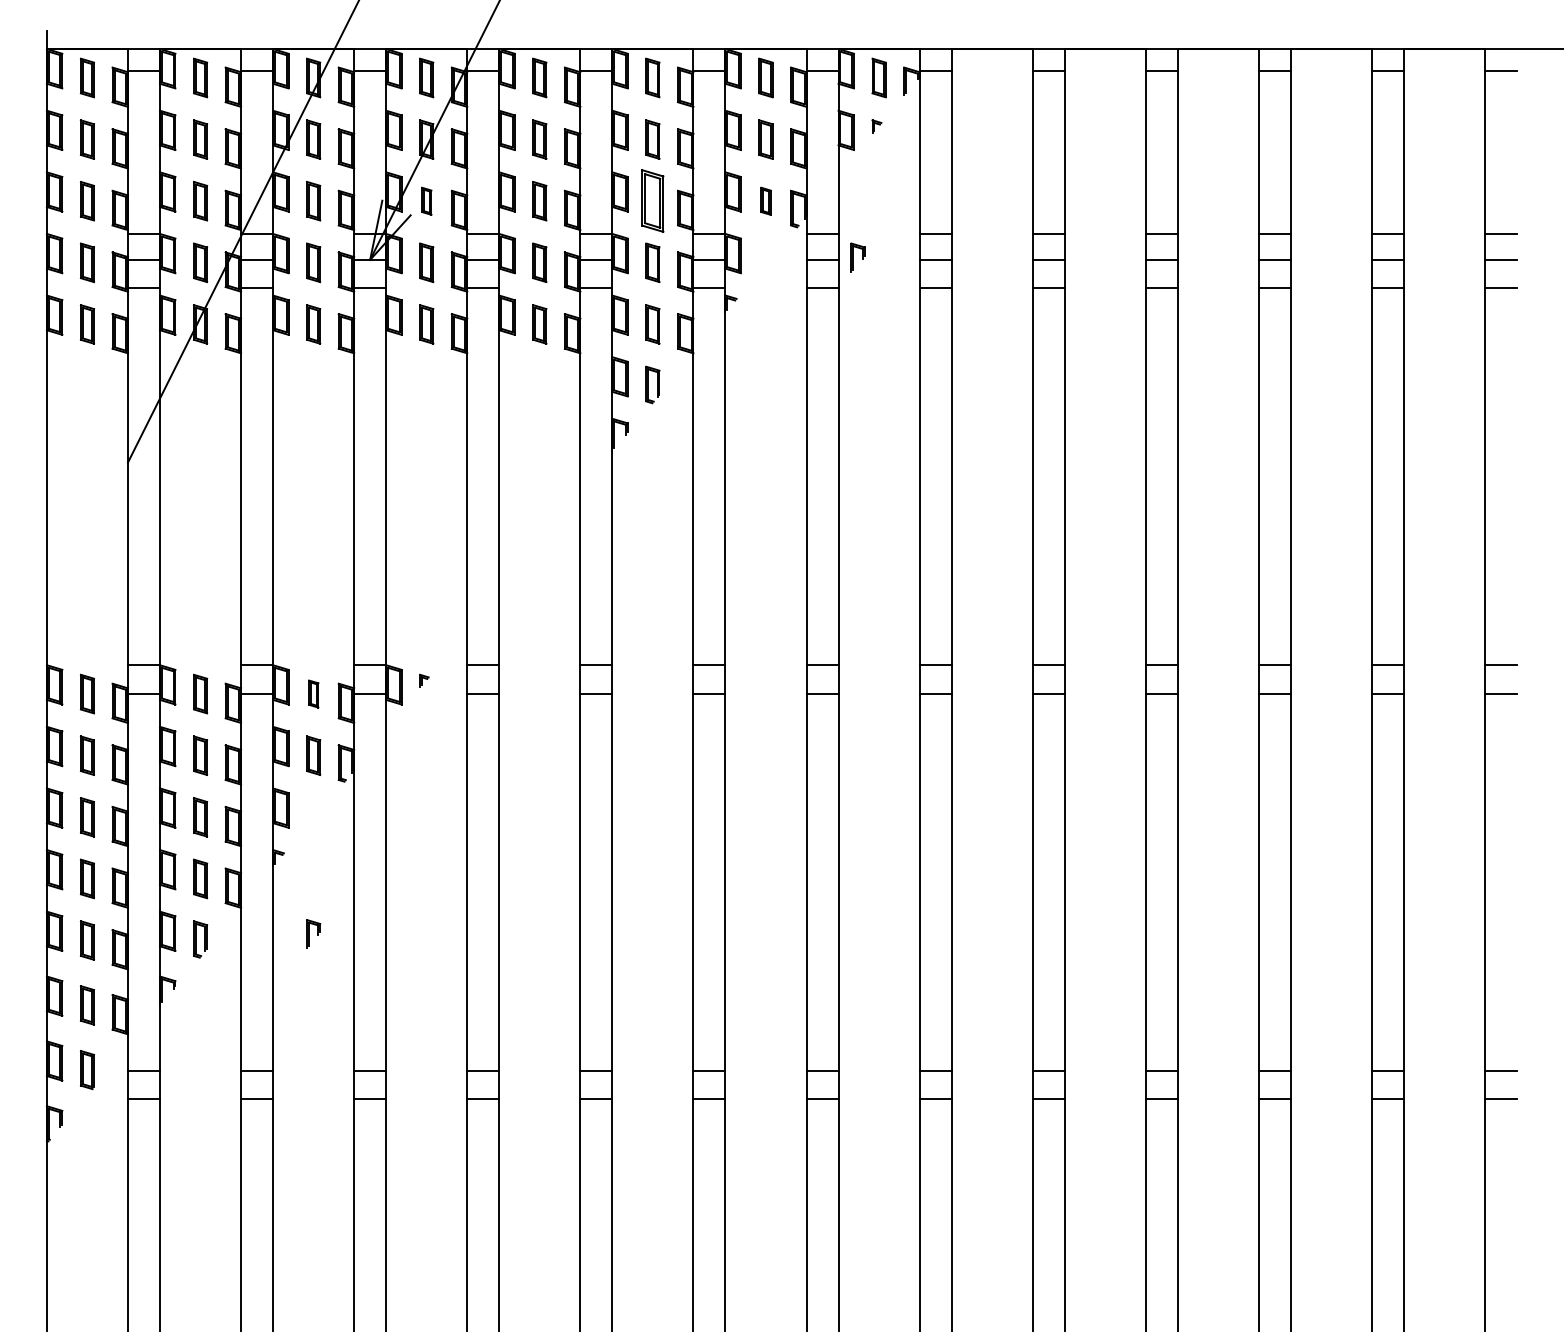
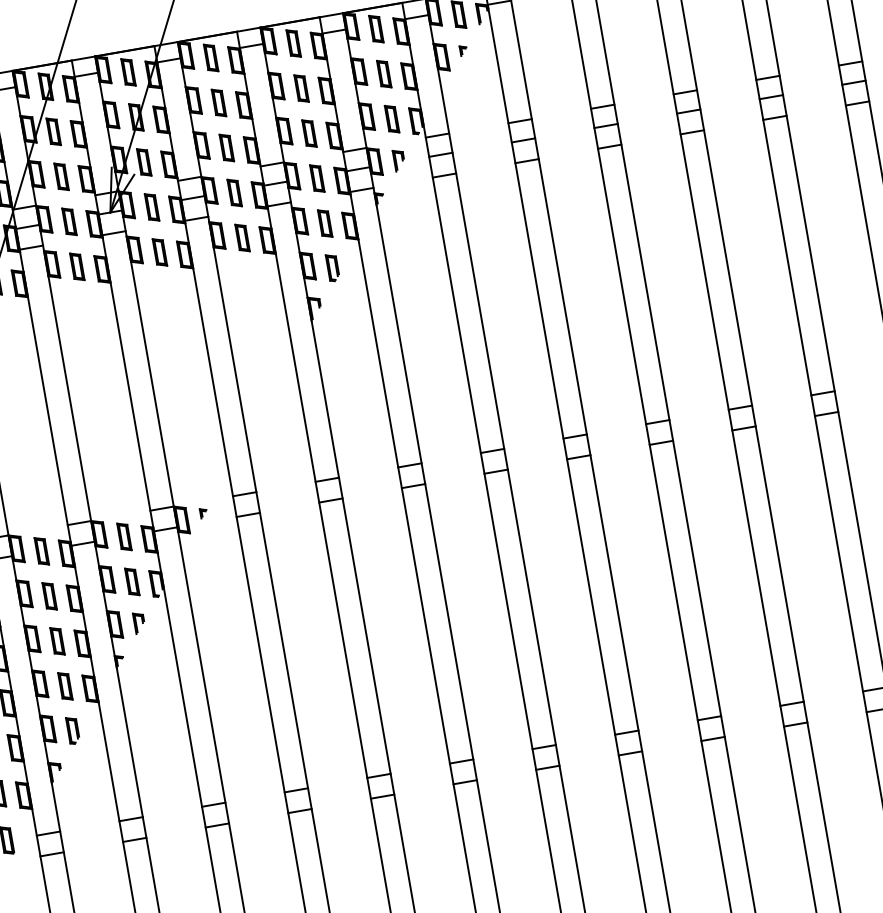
part: (426, 201) -> (144, 162), size x1.43
part: (652, 201) -> (309, 133), size x0.62
part: (765, 201) -> (391, 119), size x1.43
part: (857, 257) -> (398, 160), moved
part: (313, 693) -> (124, 536), size x1.43
part: (313, 933) -> (139, 622), moved

